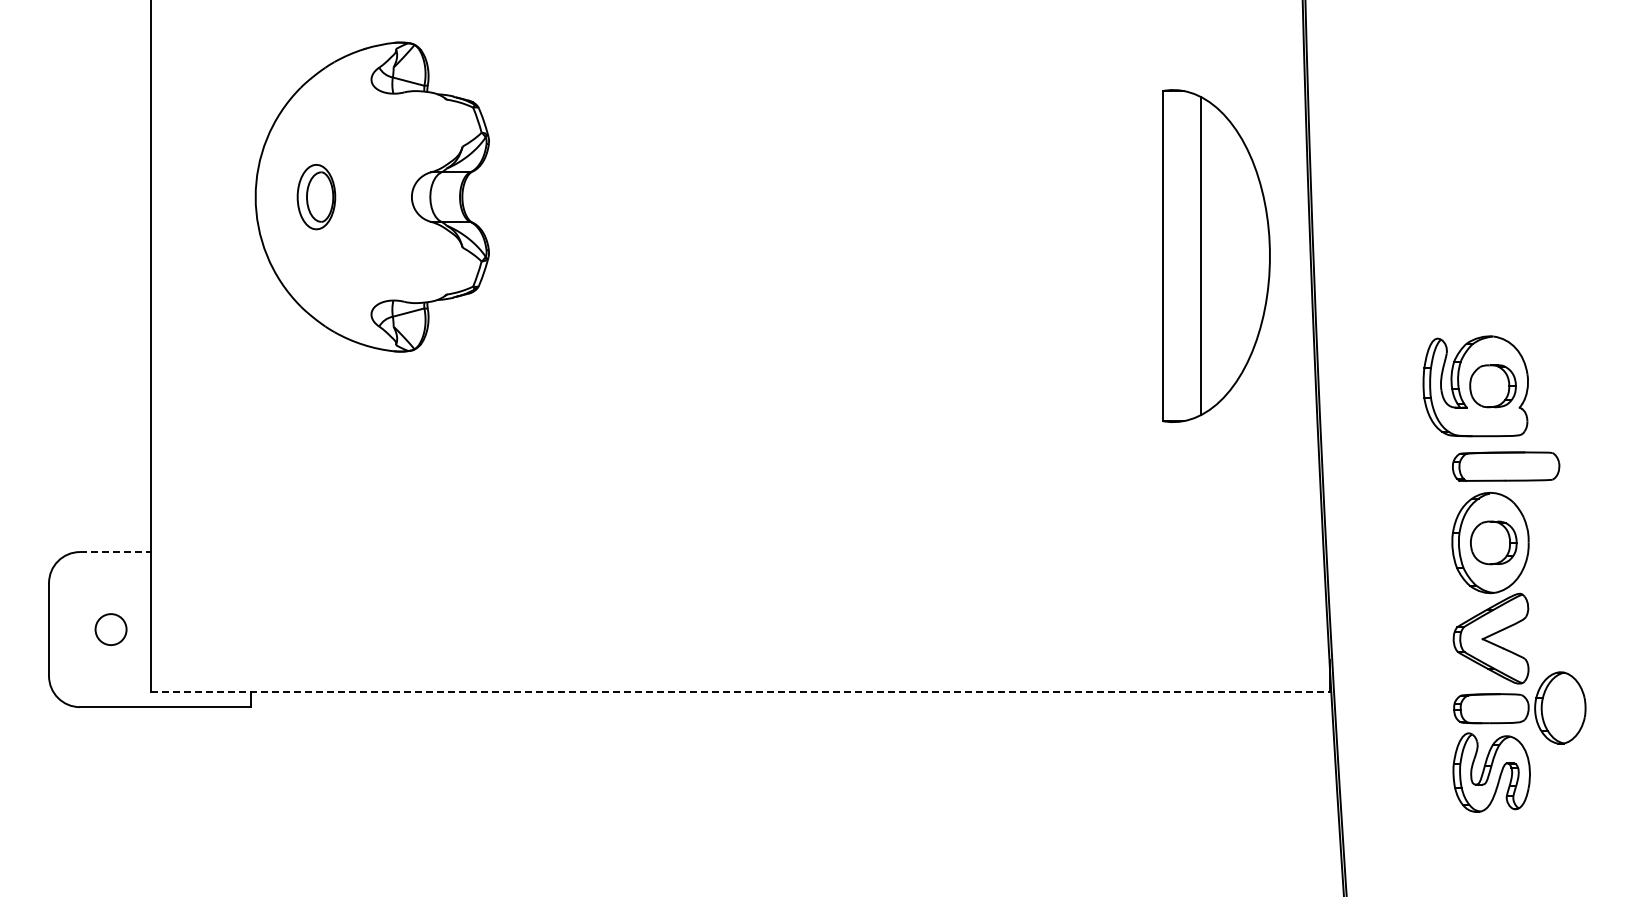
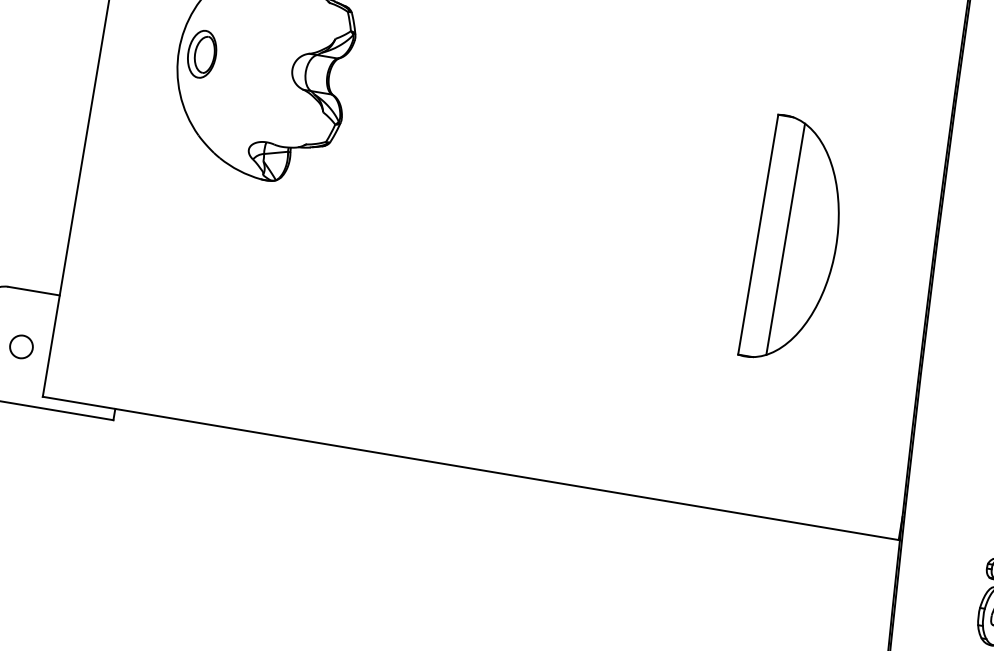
part: (316, 197) -> (202, 54), moved
part: (1216, 255) -> (797, 240), moved
line: (115, 552) -> (34, 291), dashed -> solid
line: (741, 691) -> (471, 468), dashed -> solid

